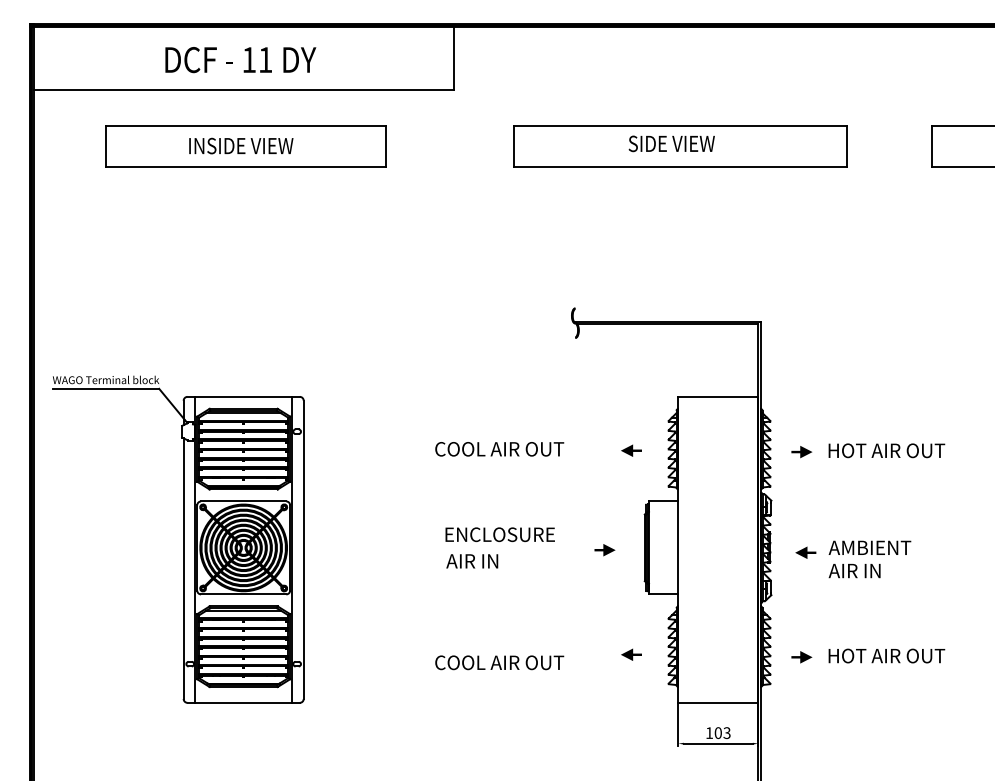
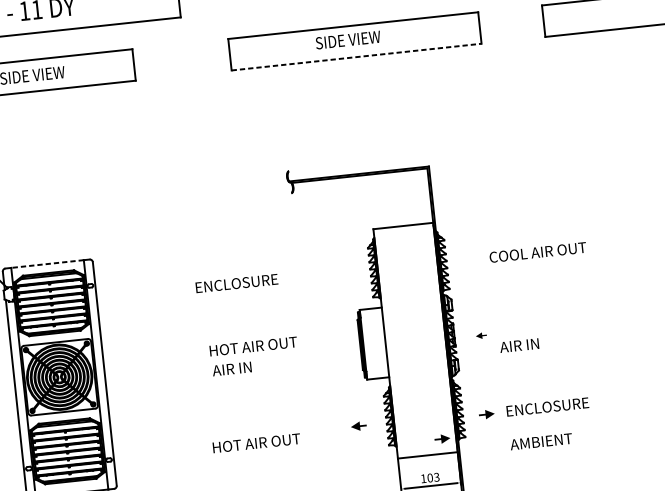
line: (680, 167) -> (356, 57), solid -> dashed
line: (243, 396) -> (47, 263), solid -> dashed
text: (499, 449) -> (243, 282), COOL AIR OUT -> ENCLOSURE
fill: (630, 450) -> (341, 273), removed
text: (891, 450) -> (537, 252), HOT AIR OUT -> COOL AIR OUT
fill: (801, 451) -> (470, 260), removed
text: (504, 534) -> (254, 346), ENCLOSURE -> HOT AIR OUT
text: (869, 547) -> (540, 441), moved
fill: (604, 549) -> (330, 349), removed
part: (805, 552) -> (481, 335), size x0.7
text: (887, 655) -> (550, 406), HOT AIR OUT -> ENCLOSURE
text: (499, 662) -> (260, 442), COOL AIR OUT -> HOT AIR OUT
part: (739, 683) -> (442, 439), added

